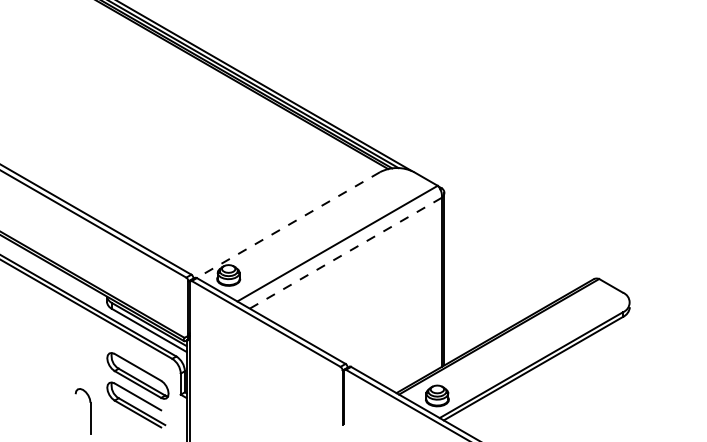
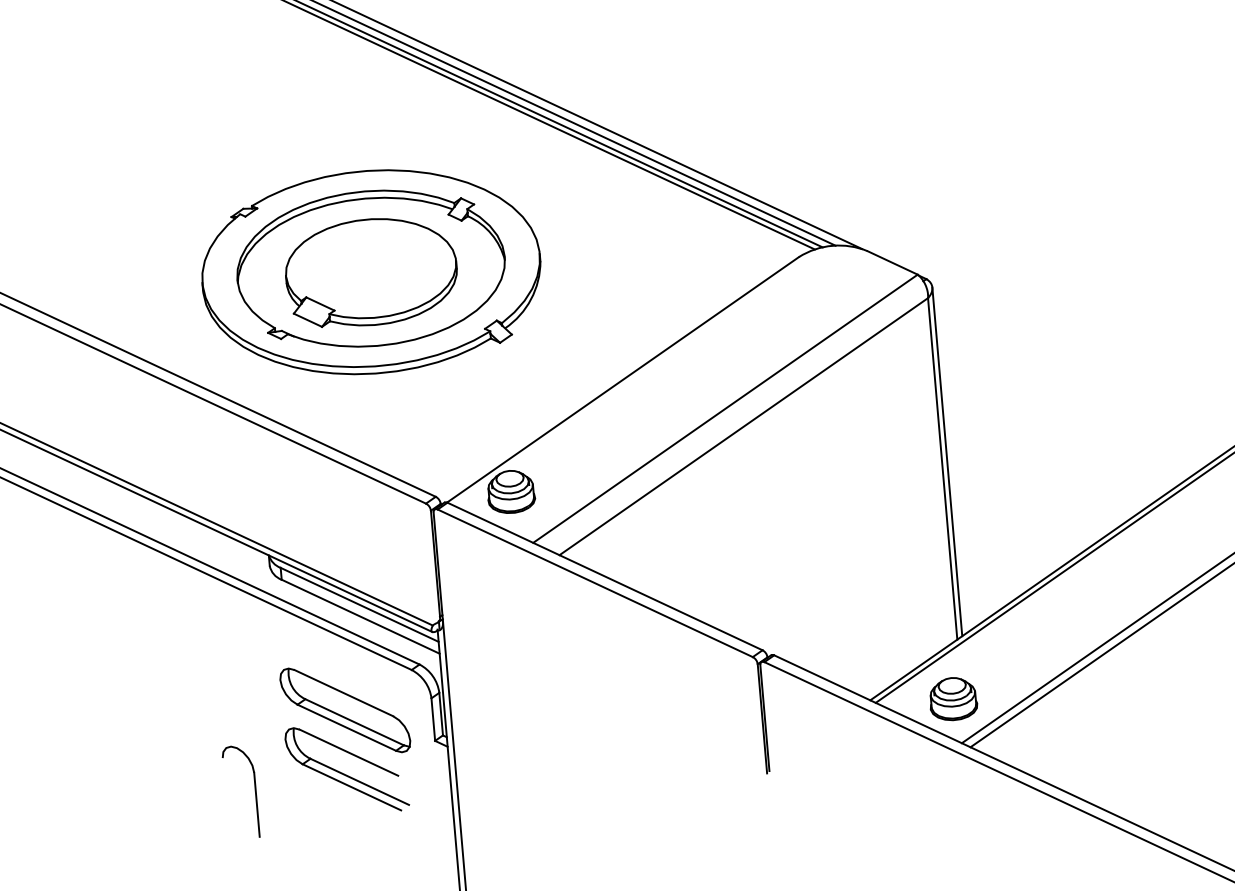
part: (168, 161) -> (369, 272), added
line: (288, 225) -> (623, 380), dashed -> solid
line: (345, 253) -> (743, 427), dashed -> solid

